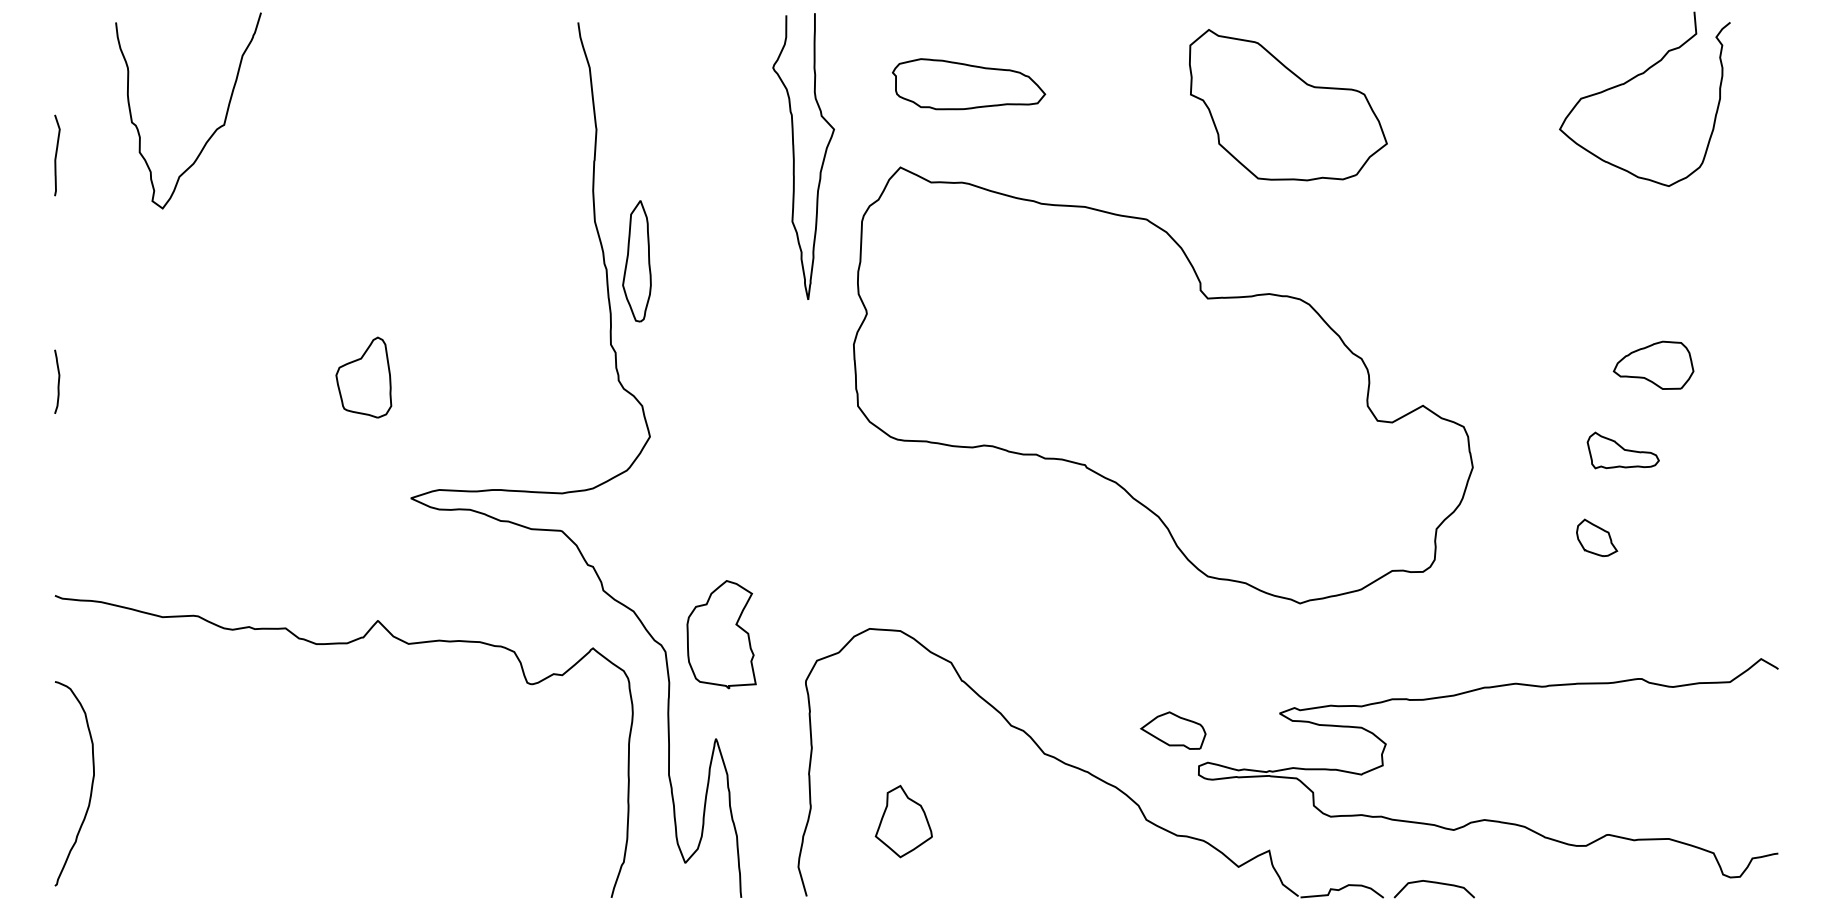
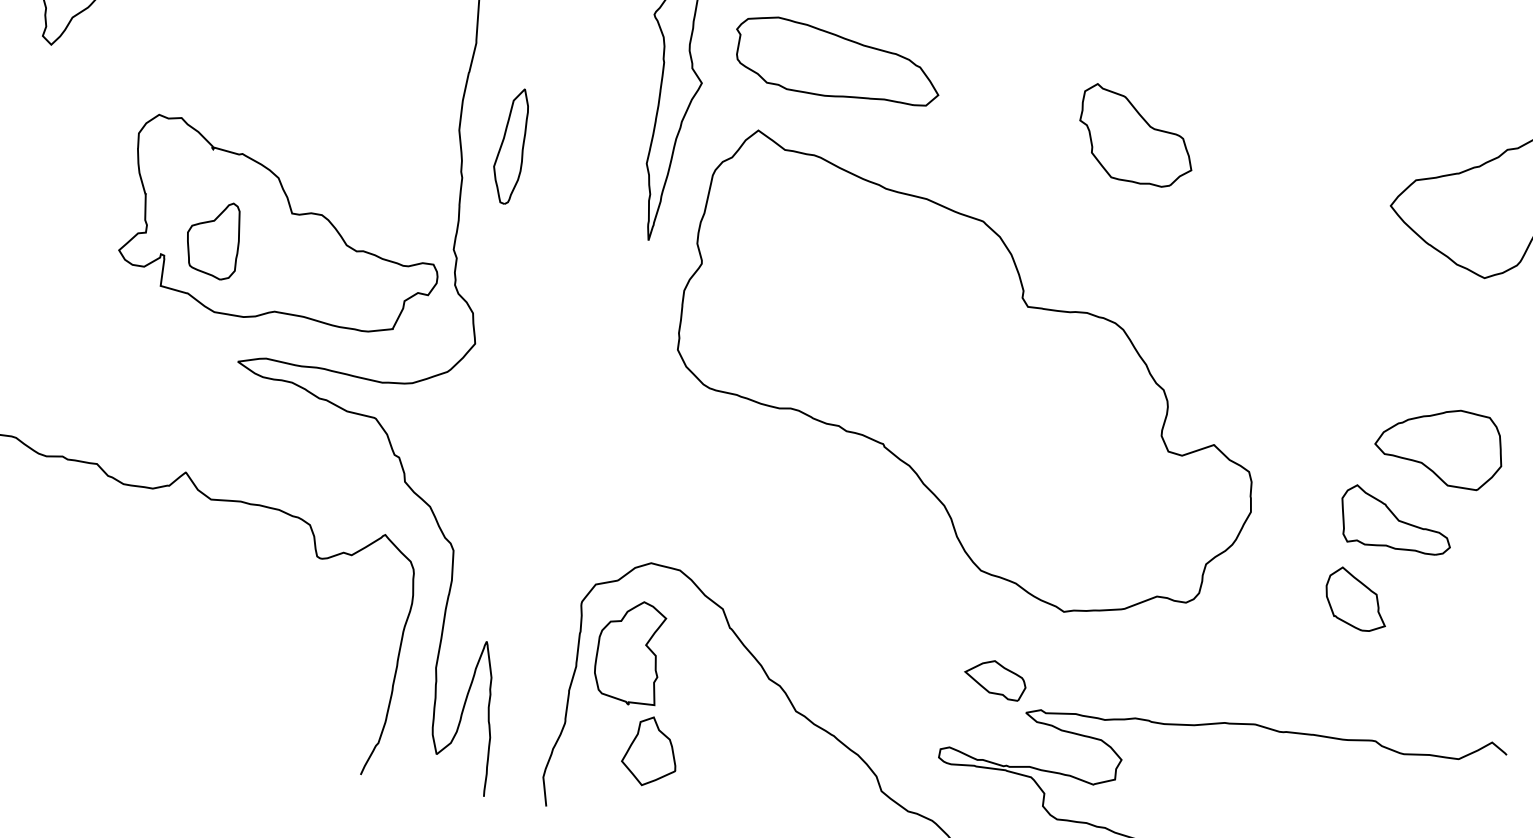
part: (968, 83) -> (837, 62), size x1.43
part: (1287, 105) -> (1136, 137), size x0.62
part: (636, 261) -> (510, 146), moved
part: (433, 355) -> (283, 230), added
part: (1653, 365) -> (1439, 445), size x1.67
part: (1623, 450) -> (1396, 521), size x1.67
part: (1596, 537) -> (1356, 599), size x1.67
part: (721, 634) -> (630, 652), moved
part: (1173, 730) -> (995, 679), moved

